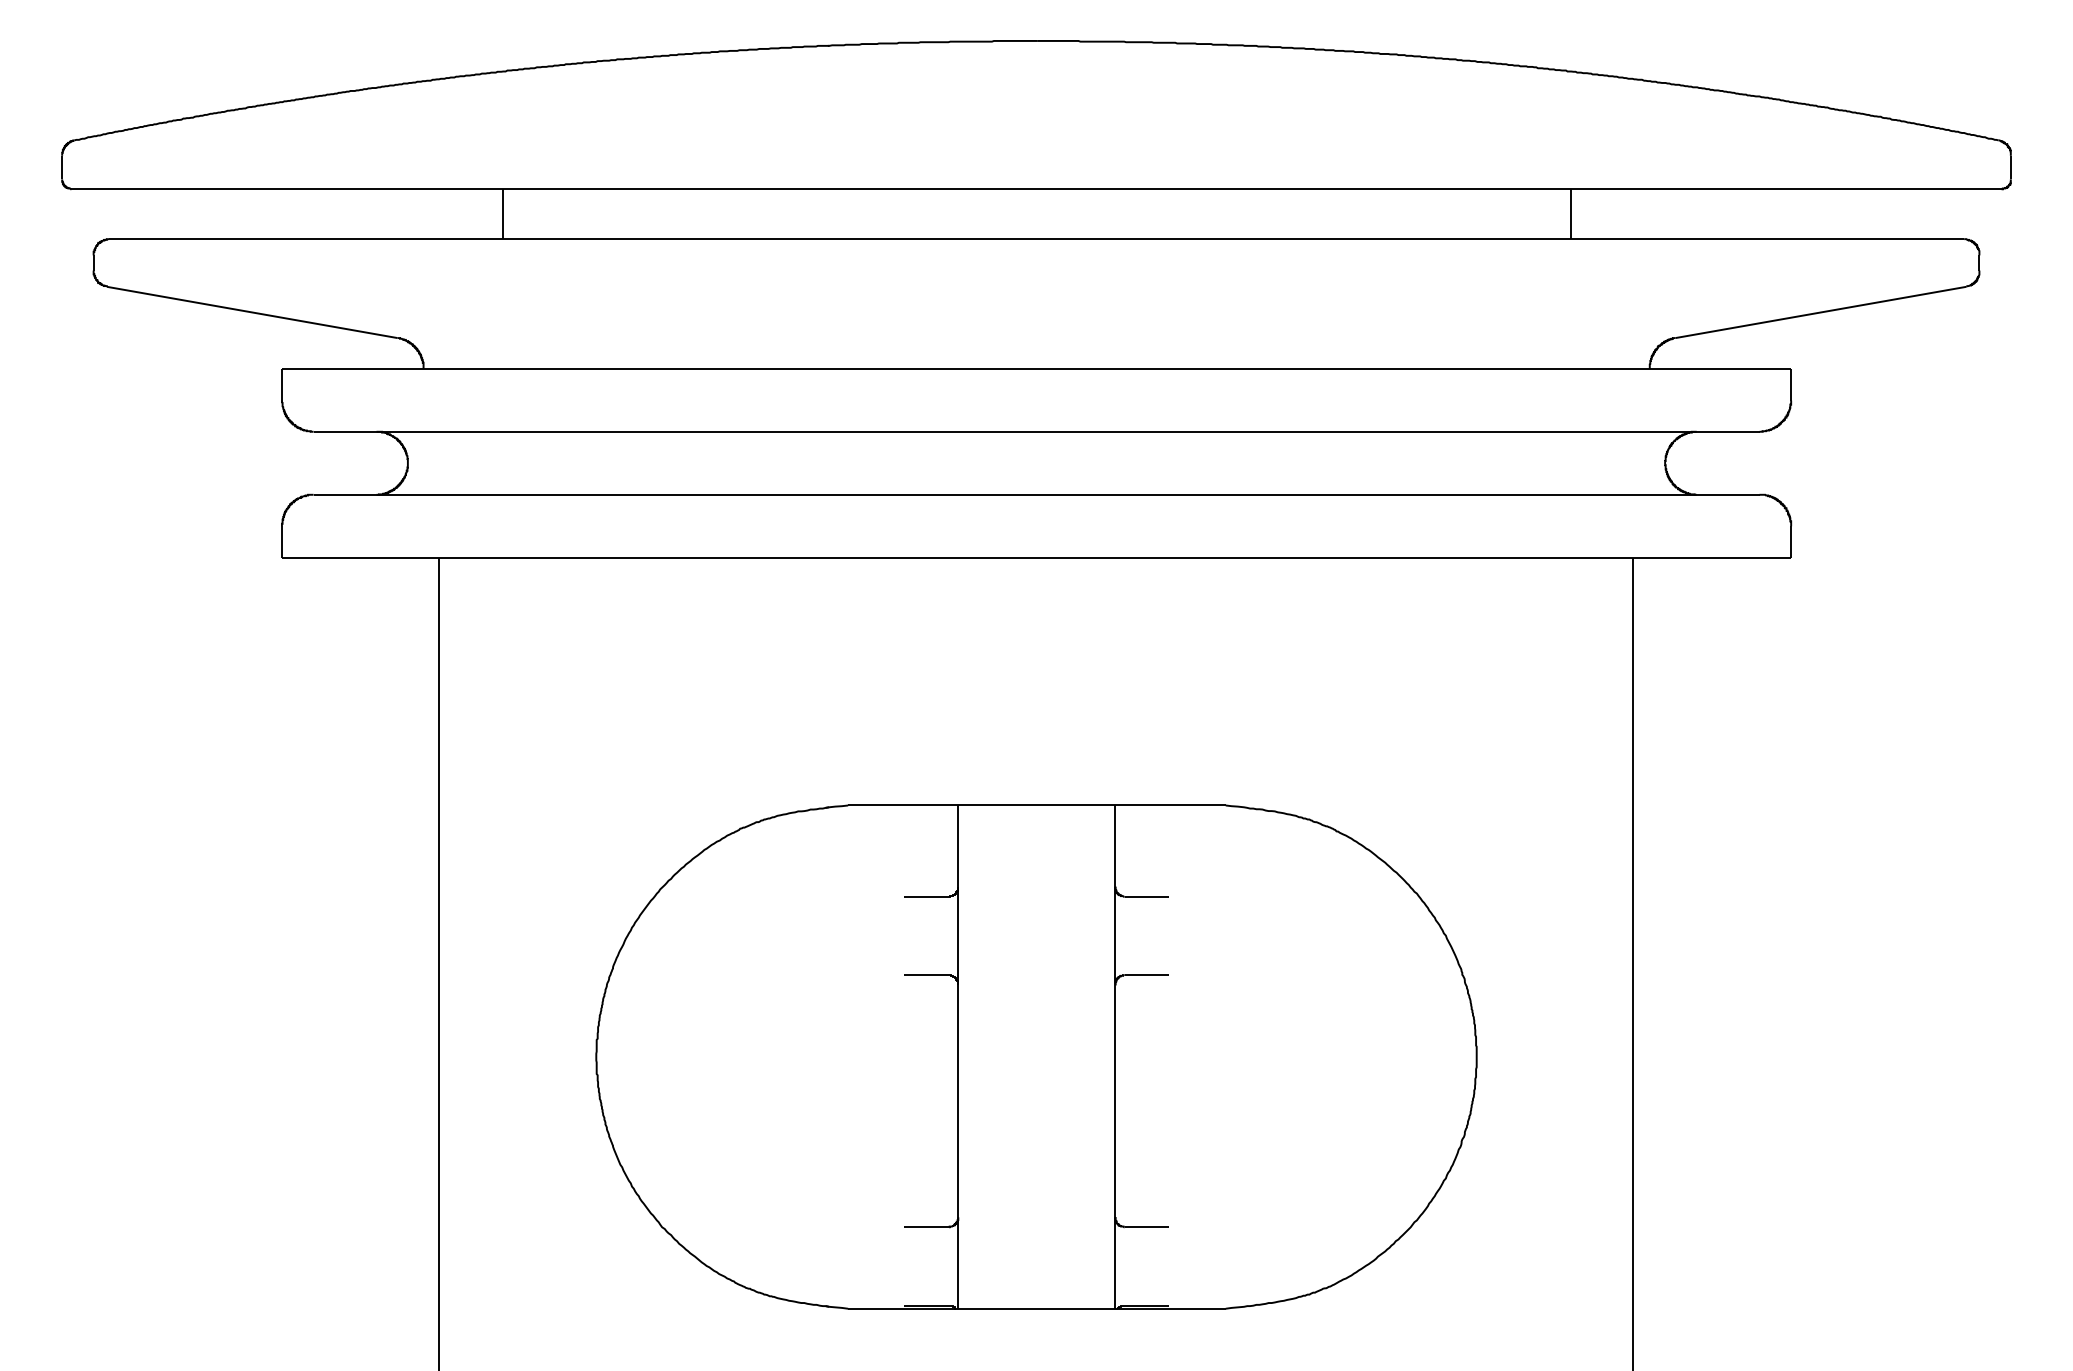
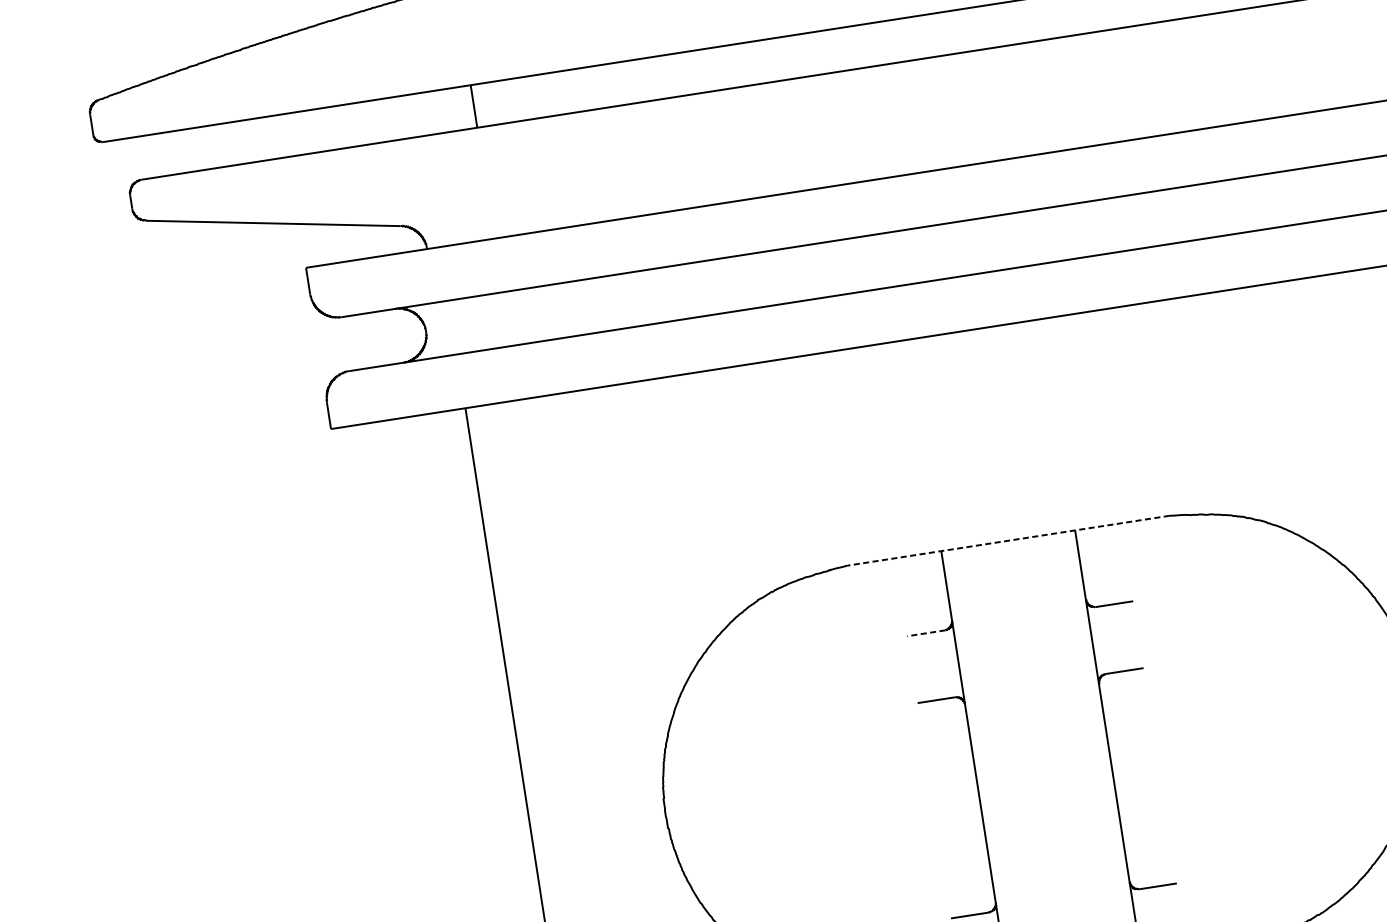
line: (1036, 805) -> (1008, 540), solid -> dashed
line: (926, 896) -> (926, 633), solid -> dashed

